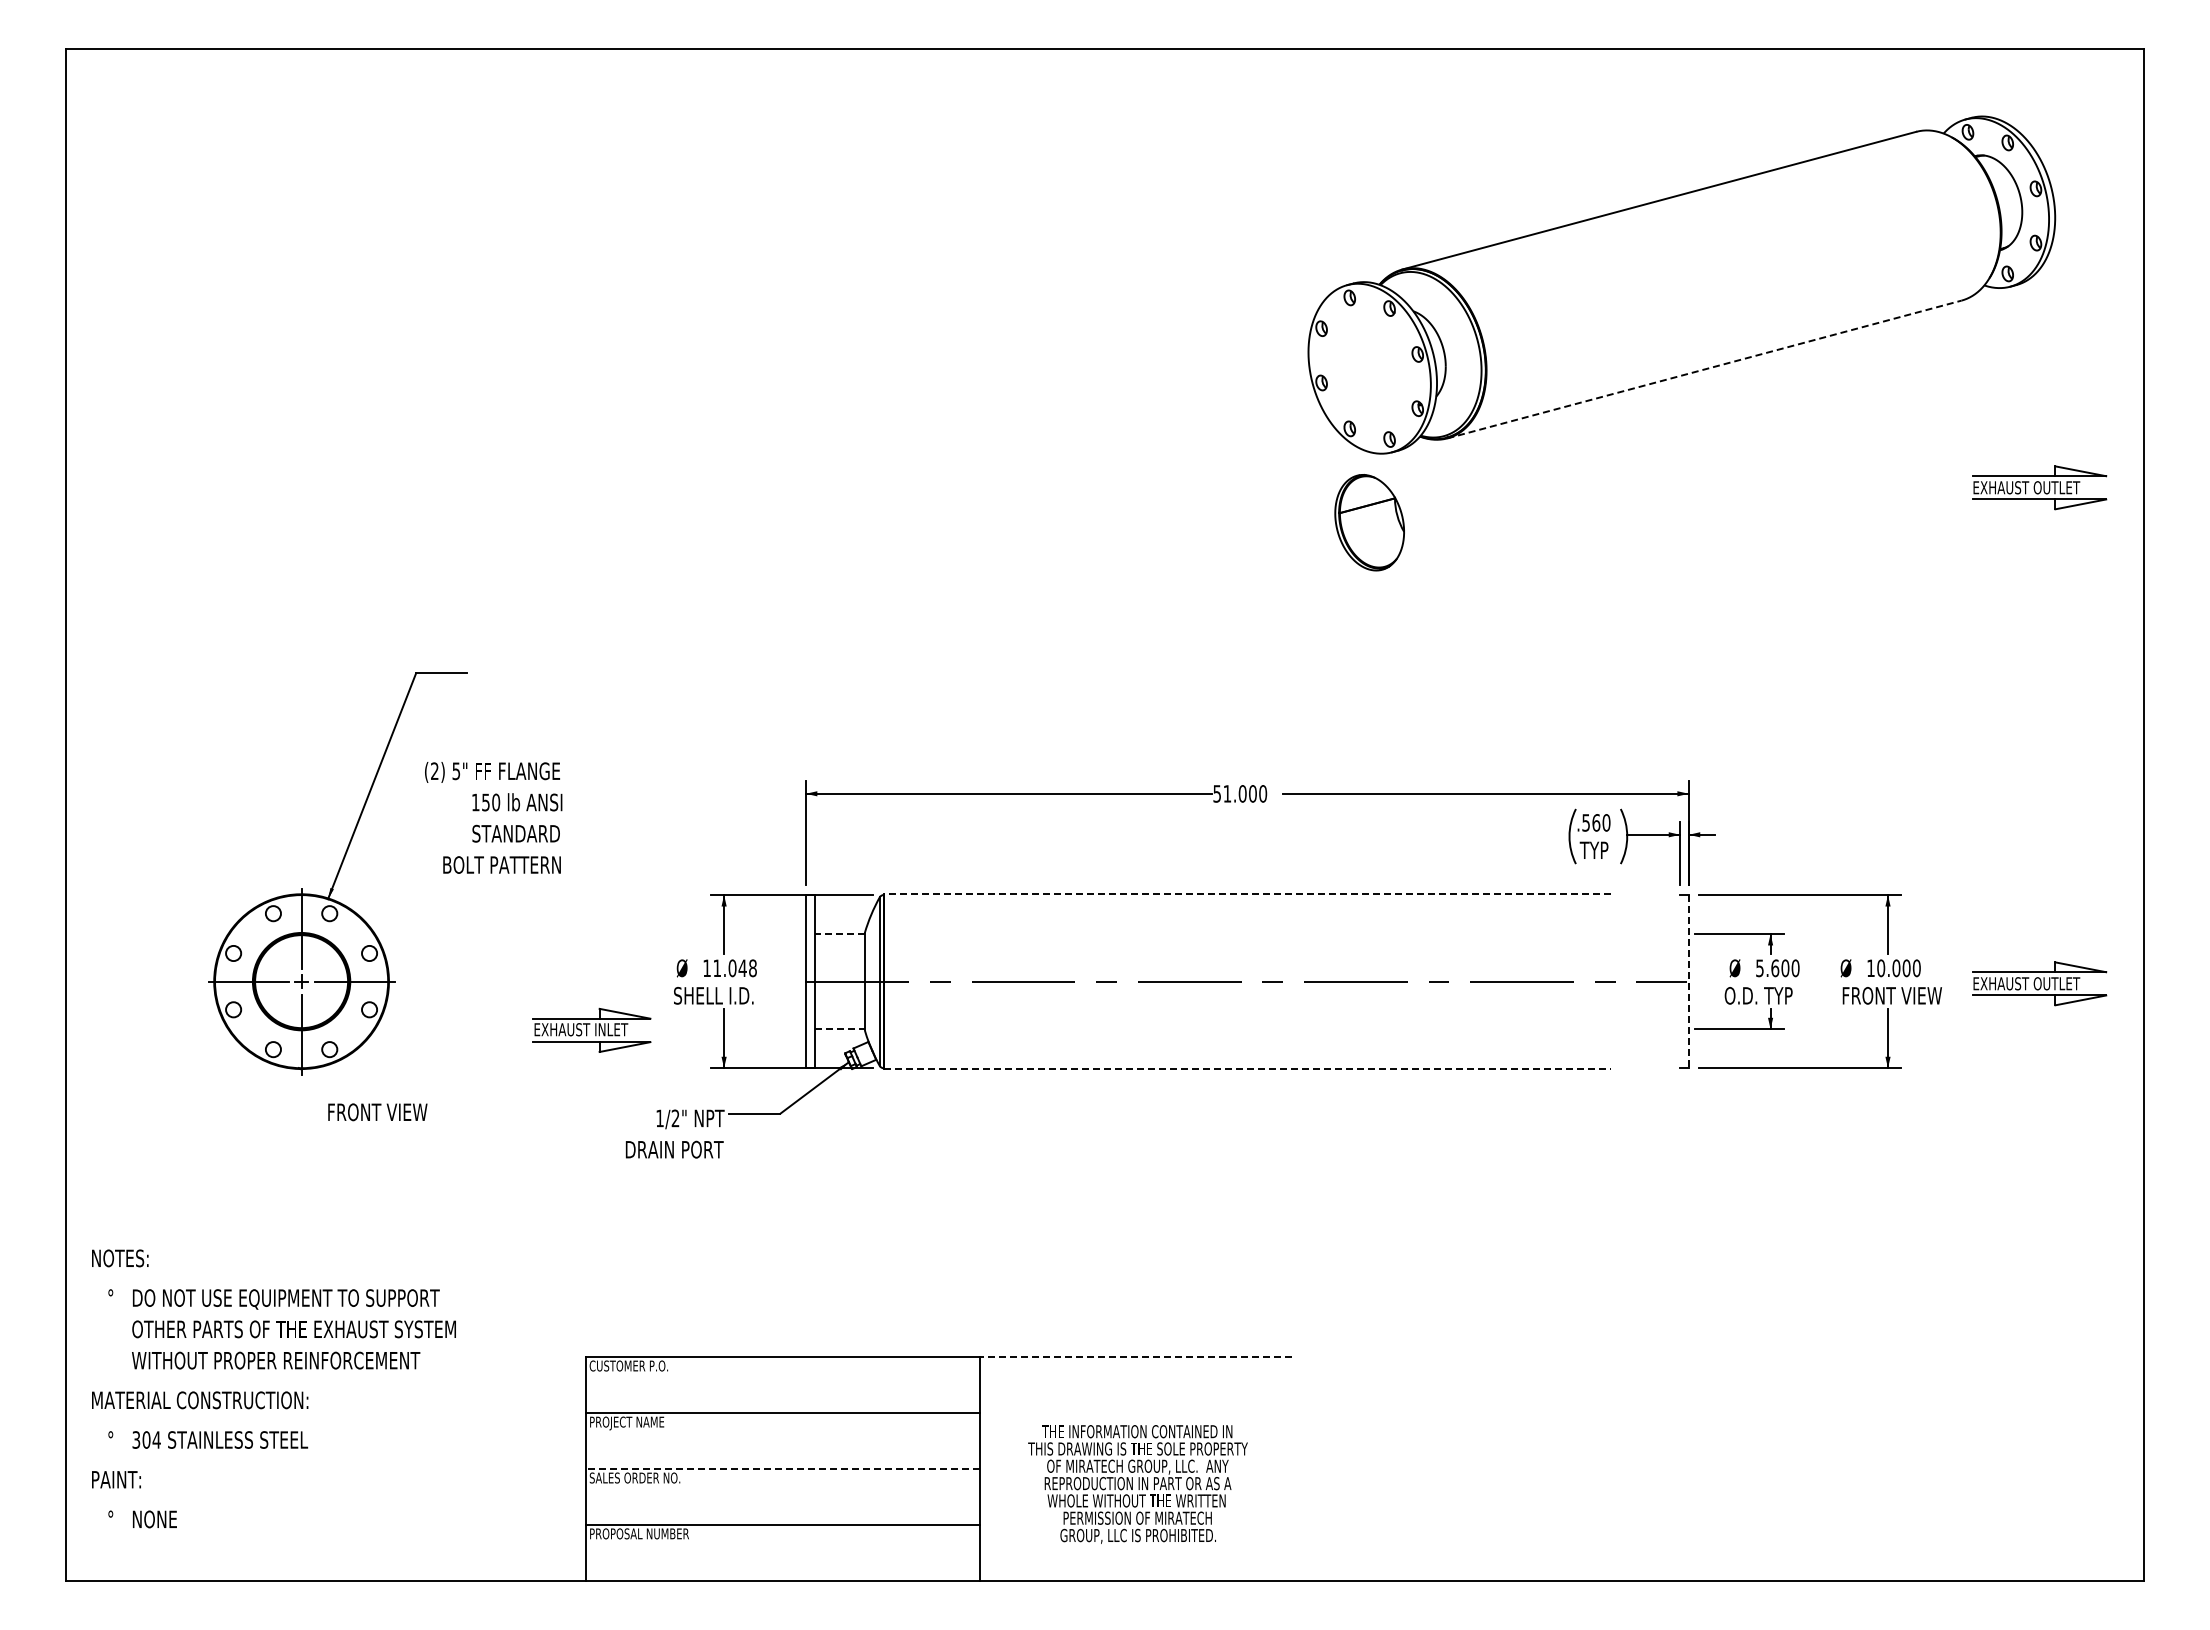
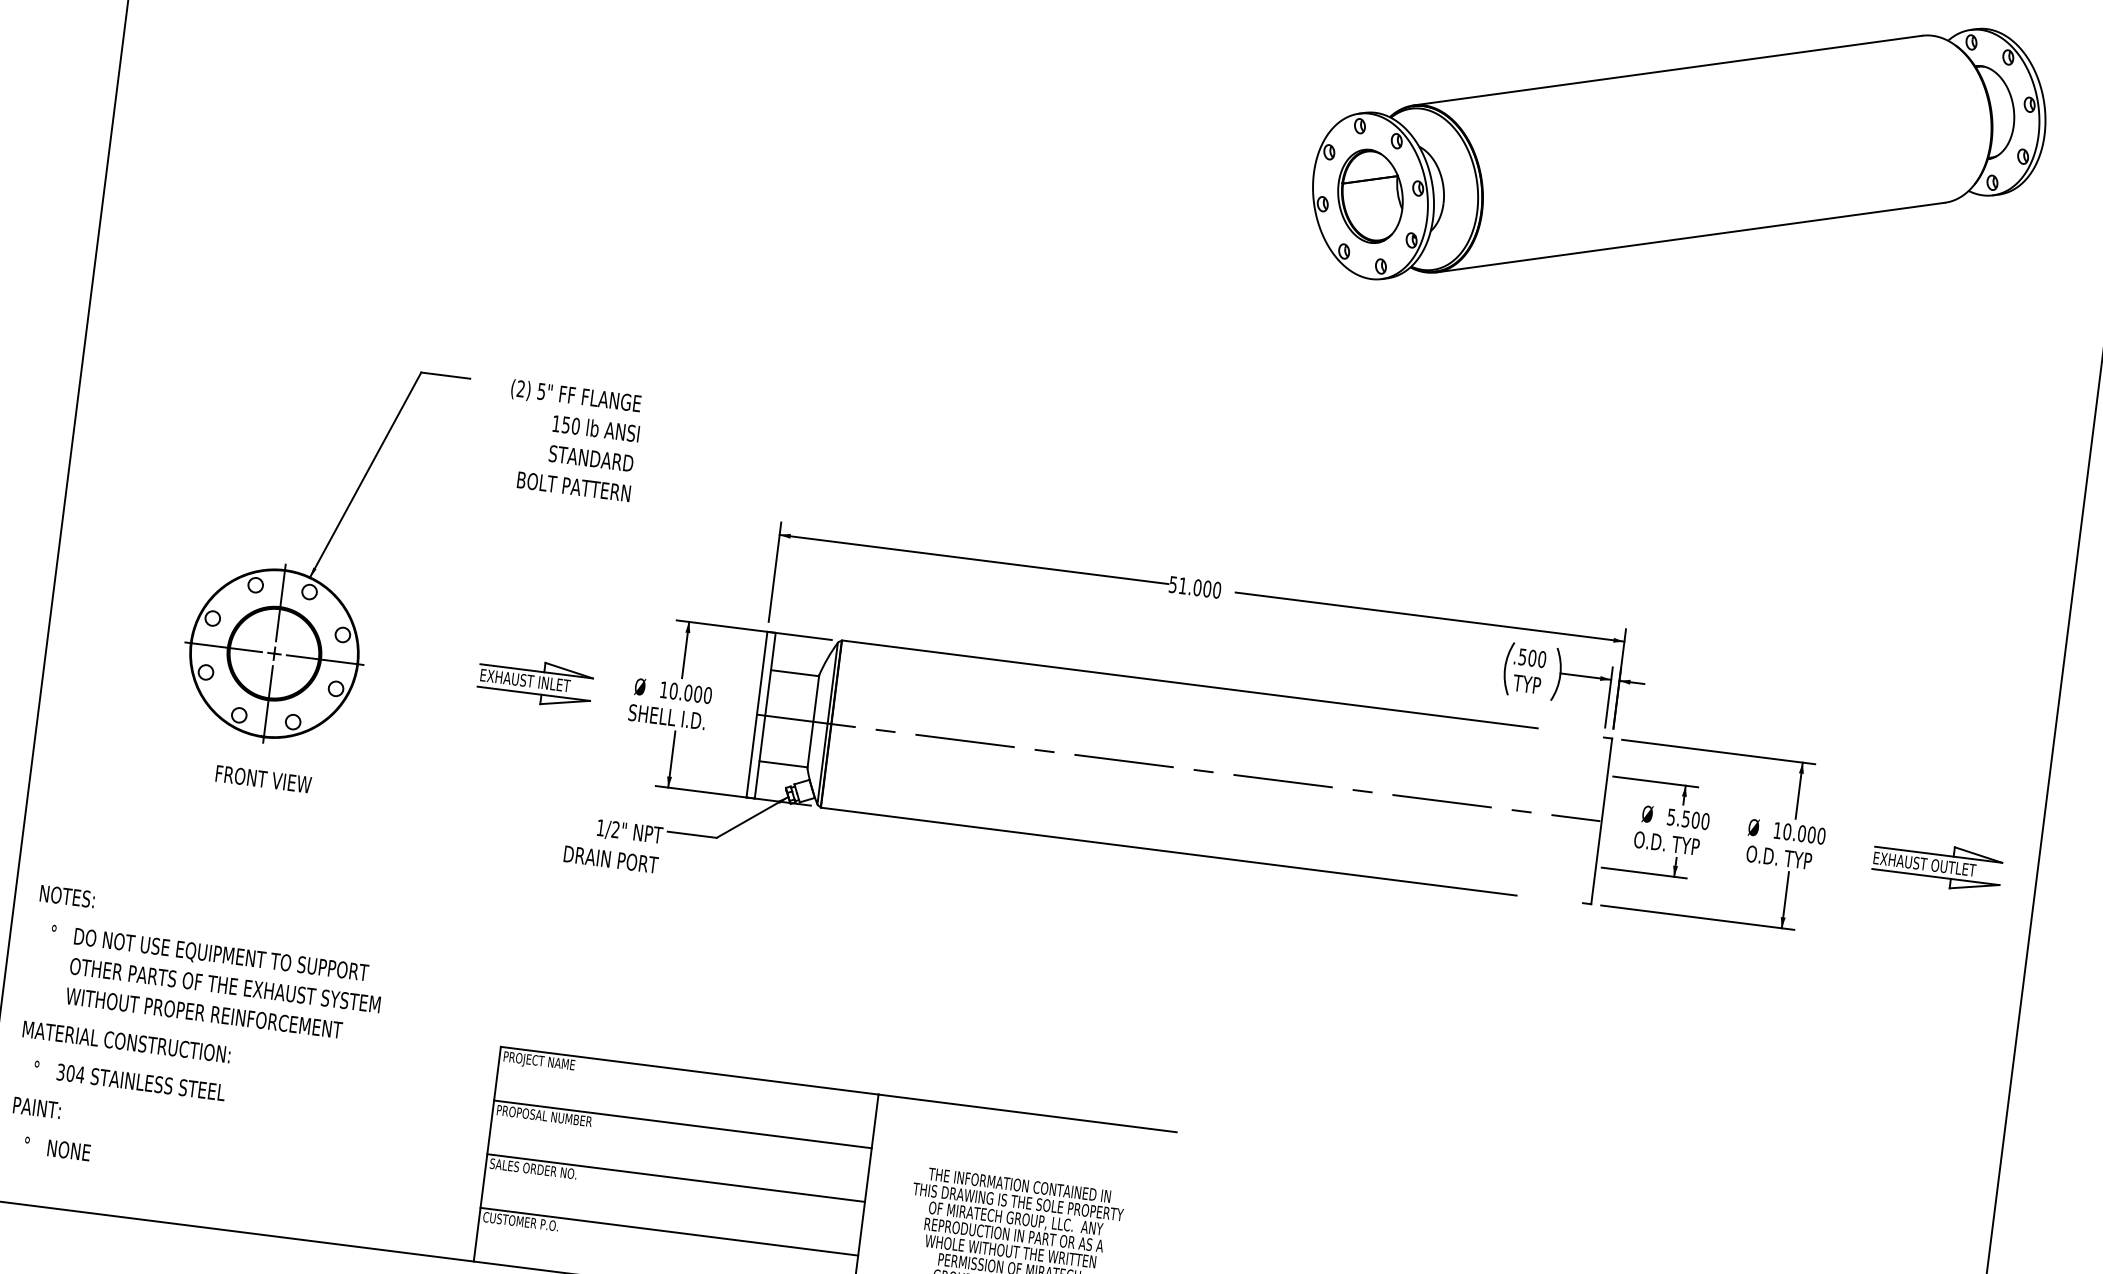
line: (1704, 369) -> (1690, 237), dashed -> solid
part: (2039, 487) -> (1996, 390), removed
part: (1369, 522) -> (1370, 196), moved
text: (493, 817) -> (571, 440), moved
text: (1596, 822) -> (1532, 657), .560 -> .500
line: (1247, 894) -> (1190, 684), dashed -> solid
line: (839, 934) -> (794, 673), dashed -> solid
text: (734, 968) -> (690, 693), 11.048 -> 10.000
text: (1775, 968) -> (1686, 819), 5.600 -> 5.500
line: (1688, 981) -> (1601, 821), dashed -> solid
text: (1891, 995) -> (1793, 859), FRONT VIEW -> O.D. TYP
part: (591, 1029) -> (535, 681), moved
line: (840, 1029) -> (784, 764), dashed -> solid
line: (1247, 1069) -> (1168, 852), dashed -> solid
text: (377, 1112) -> (263, 779), moved
line: (1136, 1356) -> (1027, 1113), dashed -> solid
text: (628, 1367) -> (540, 1062), CUSTOMER P.O. -> PROJECT NAME
text: (648, 1423) -> (552, 1118), PROJECT NAME -> PROPOSAL NUMBER
line: (782, 1468) -> (675, 1177), dashed -> solid
text: (638, 1533) -> (530, 1222), PROPOSAL NUMBER -> CUSTOMER P.O.

